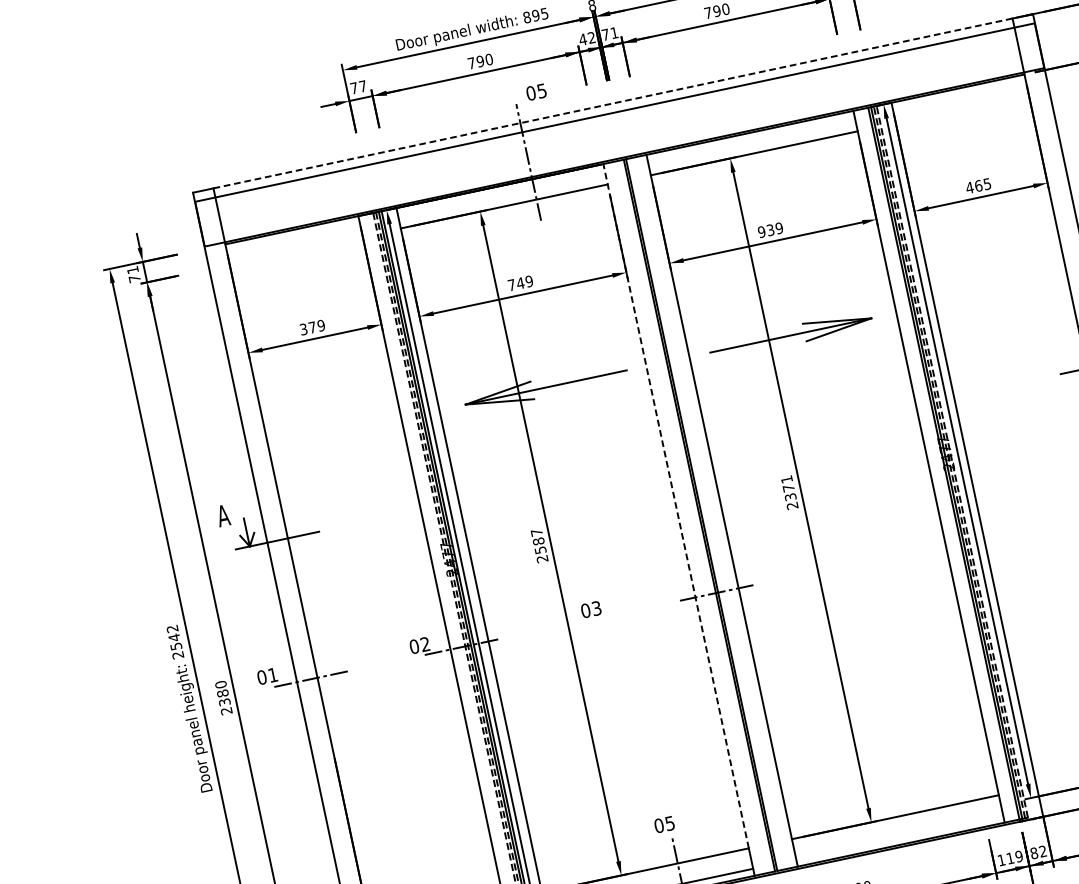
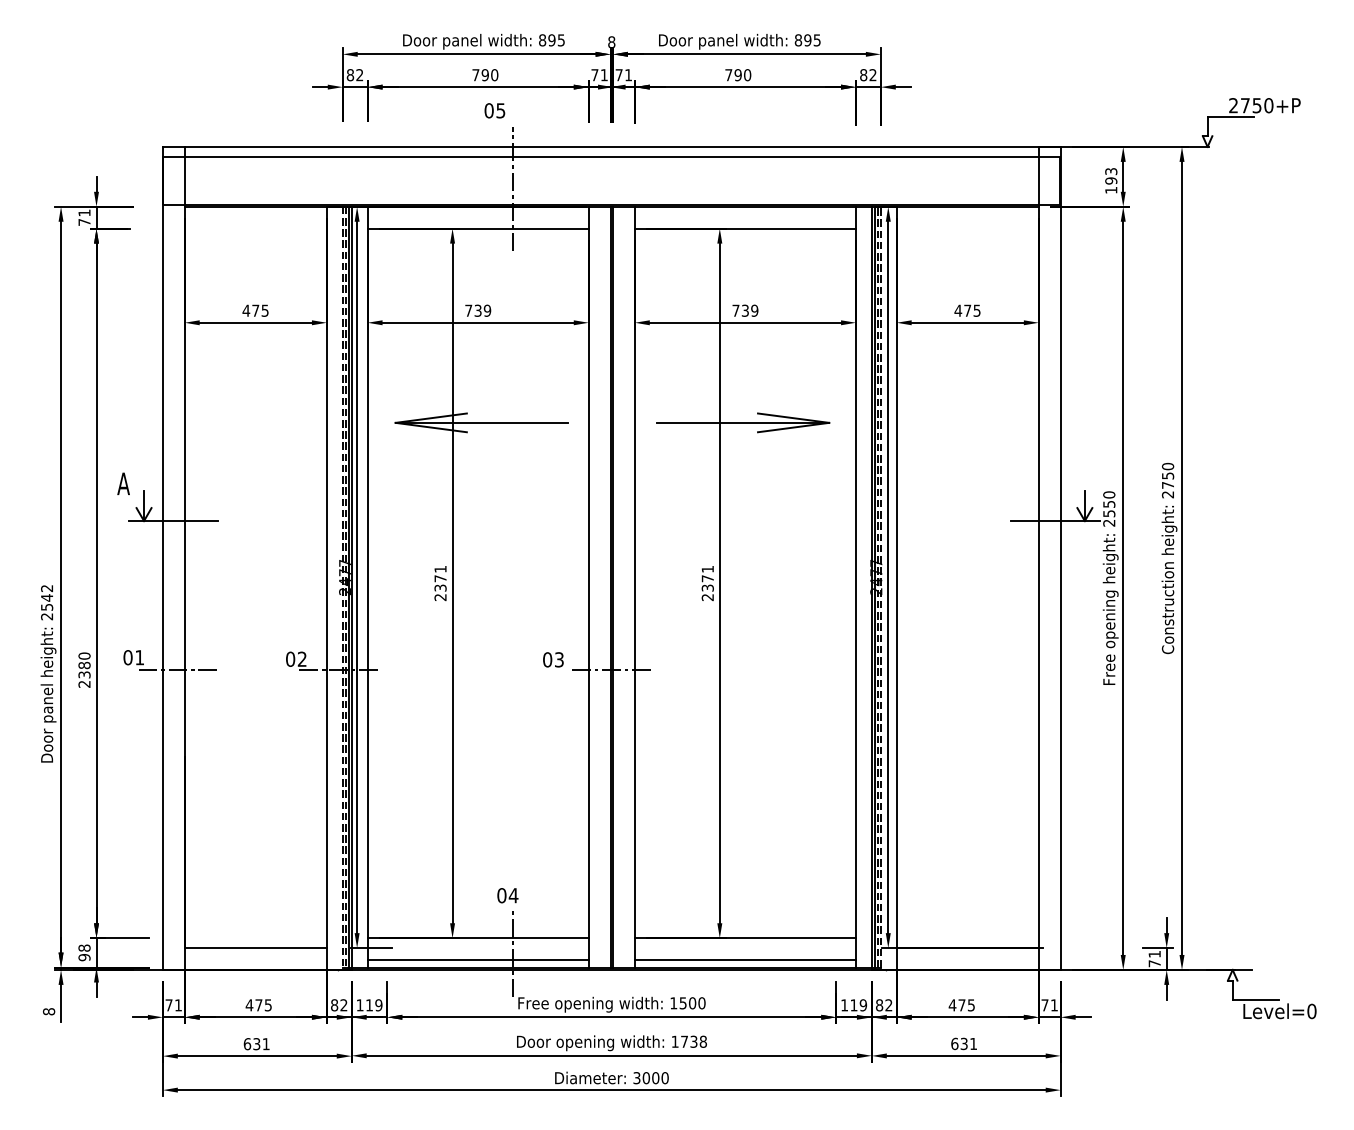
text: (587, 39) -> (599, 75), 42 -> 71
text: (358, 87) -> (354, 75), 77 -> 82
text: (536, 92) -> (494, 110), moved
line: (622, 100) -> (622, 146), dashed -> solid
text: (978, 185) -> (967, 310), 465 -> 475
text: (761, 231) -> (735, 310), 939 -> 739
text: (519, 283) -> (477, 310), 749 -> 739
text: (312, 327) -> (255, 310), 379 -> 475
line: (675, 506) -> (588, 572), dashed -> solid
text: (538, 541) -> (440, 578), 2587 -> 2371
text: (591, 609) -> (553, 659), moved
text: (669, 823) -> (513, 895), 05 -> 04
line: (899, 838) -> (744, 960), added

